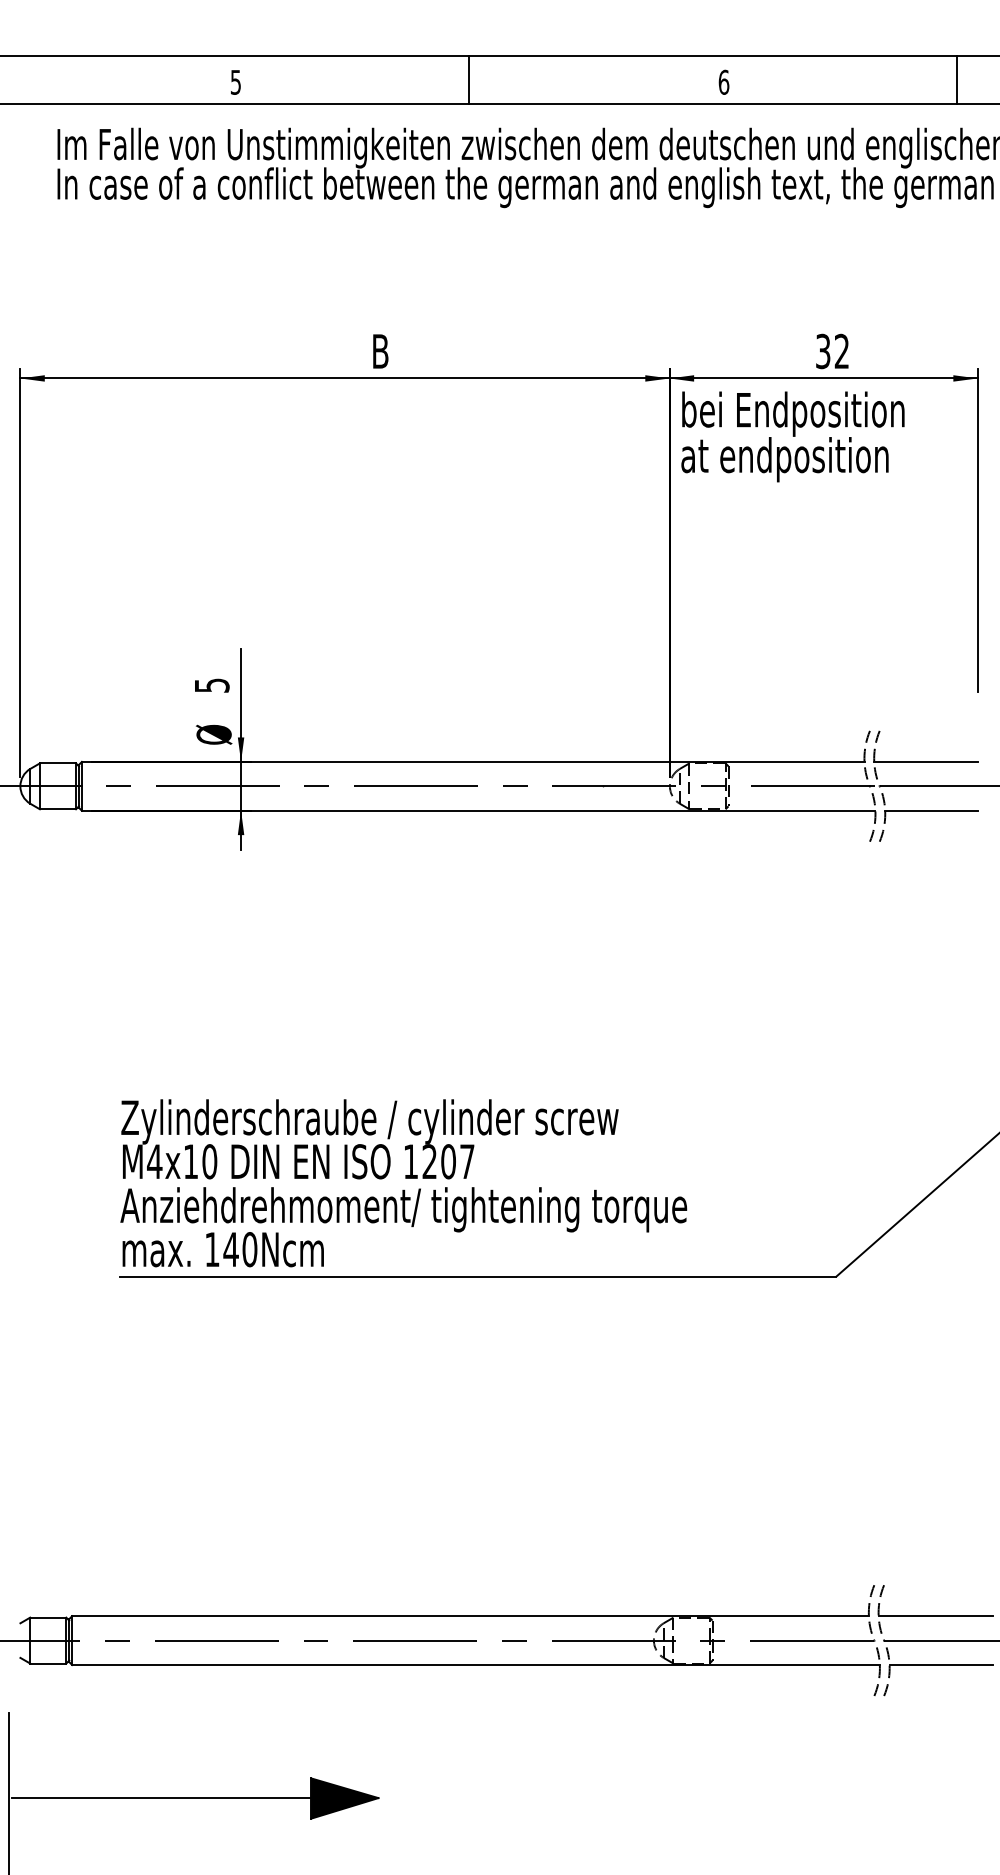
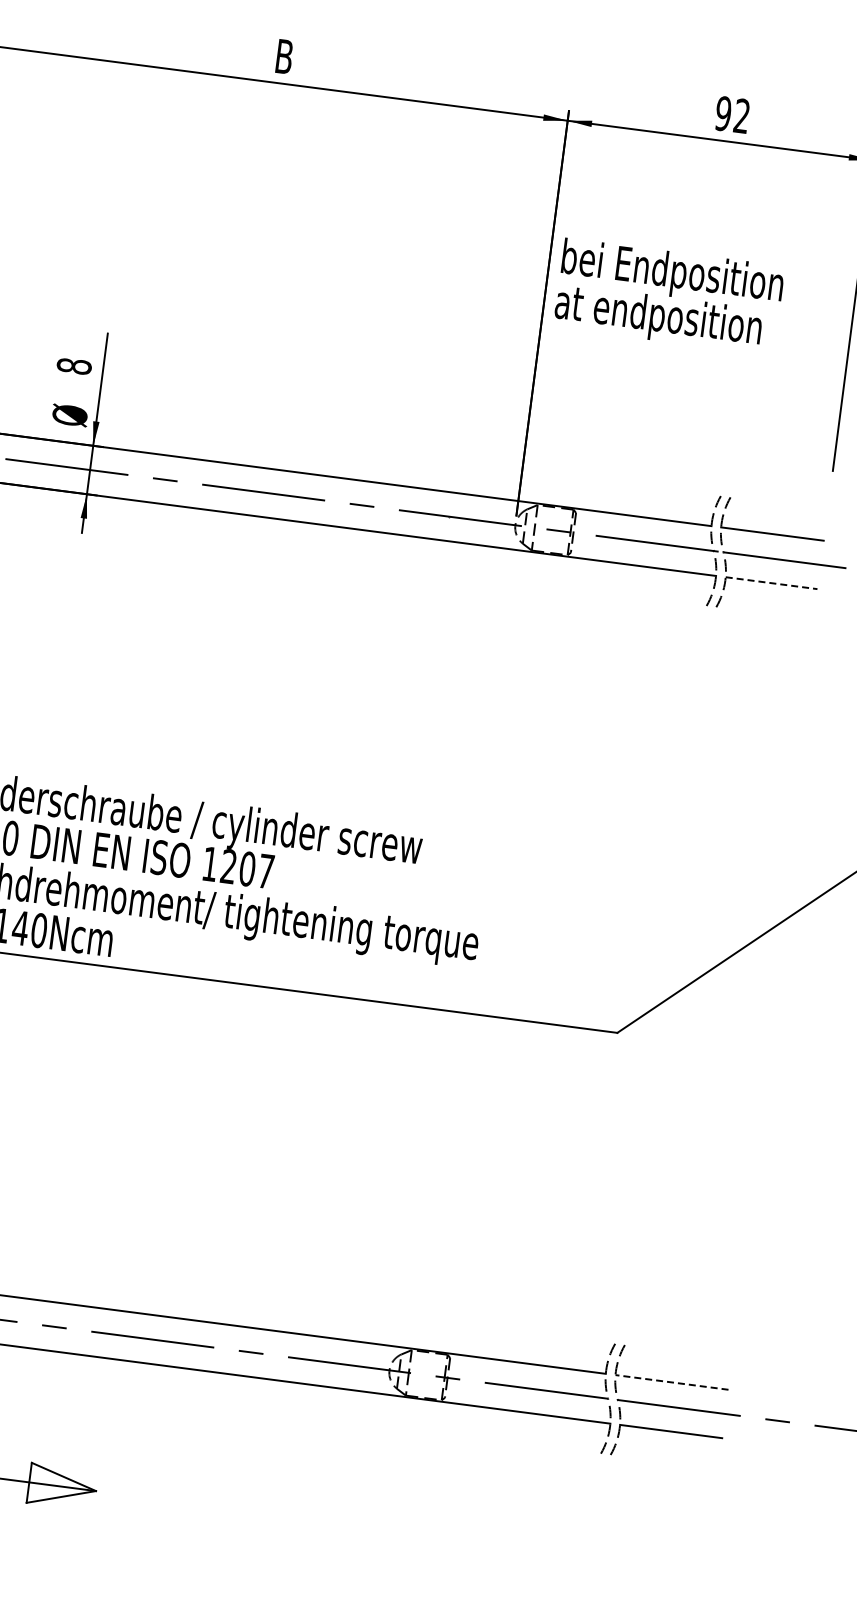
text: (822, 350) -> (722, 112), 32 -> 92
text: (792, 436) -> (668, 296), moved
text: (211, 685) -> (73, 366), 5 -> 8
line: (931, 810) -> (771, 582), solid -> dashed
line: (935, 1616) -> (671, 1382), solid -> dashed
fill: (344, 1798) -> (62, 1487), removed

